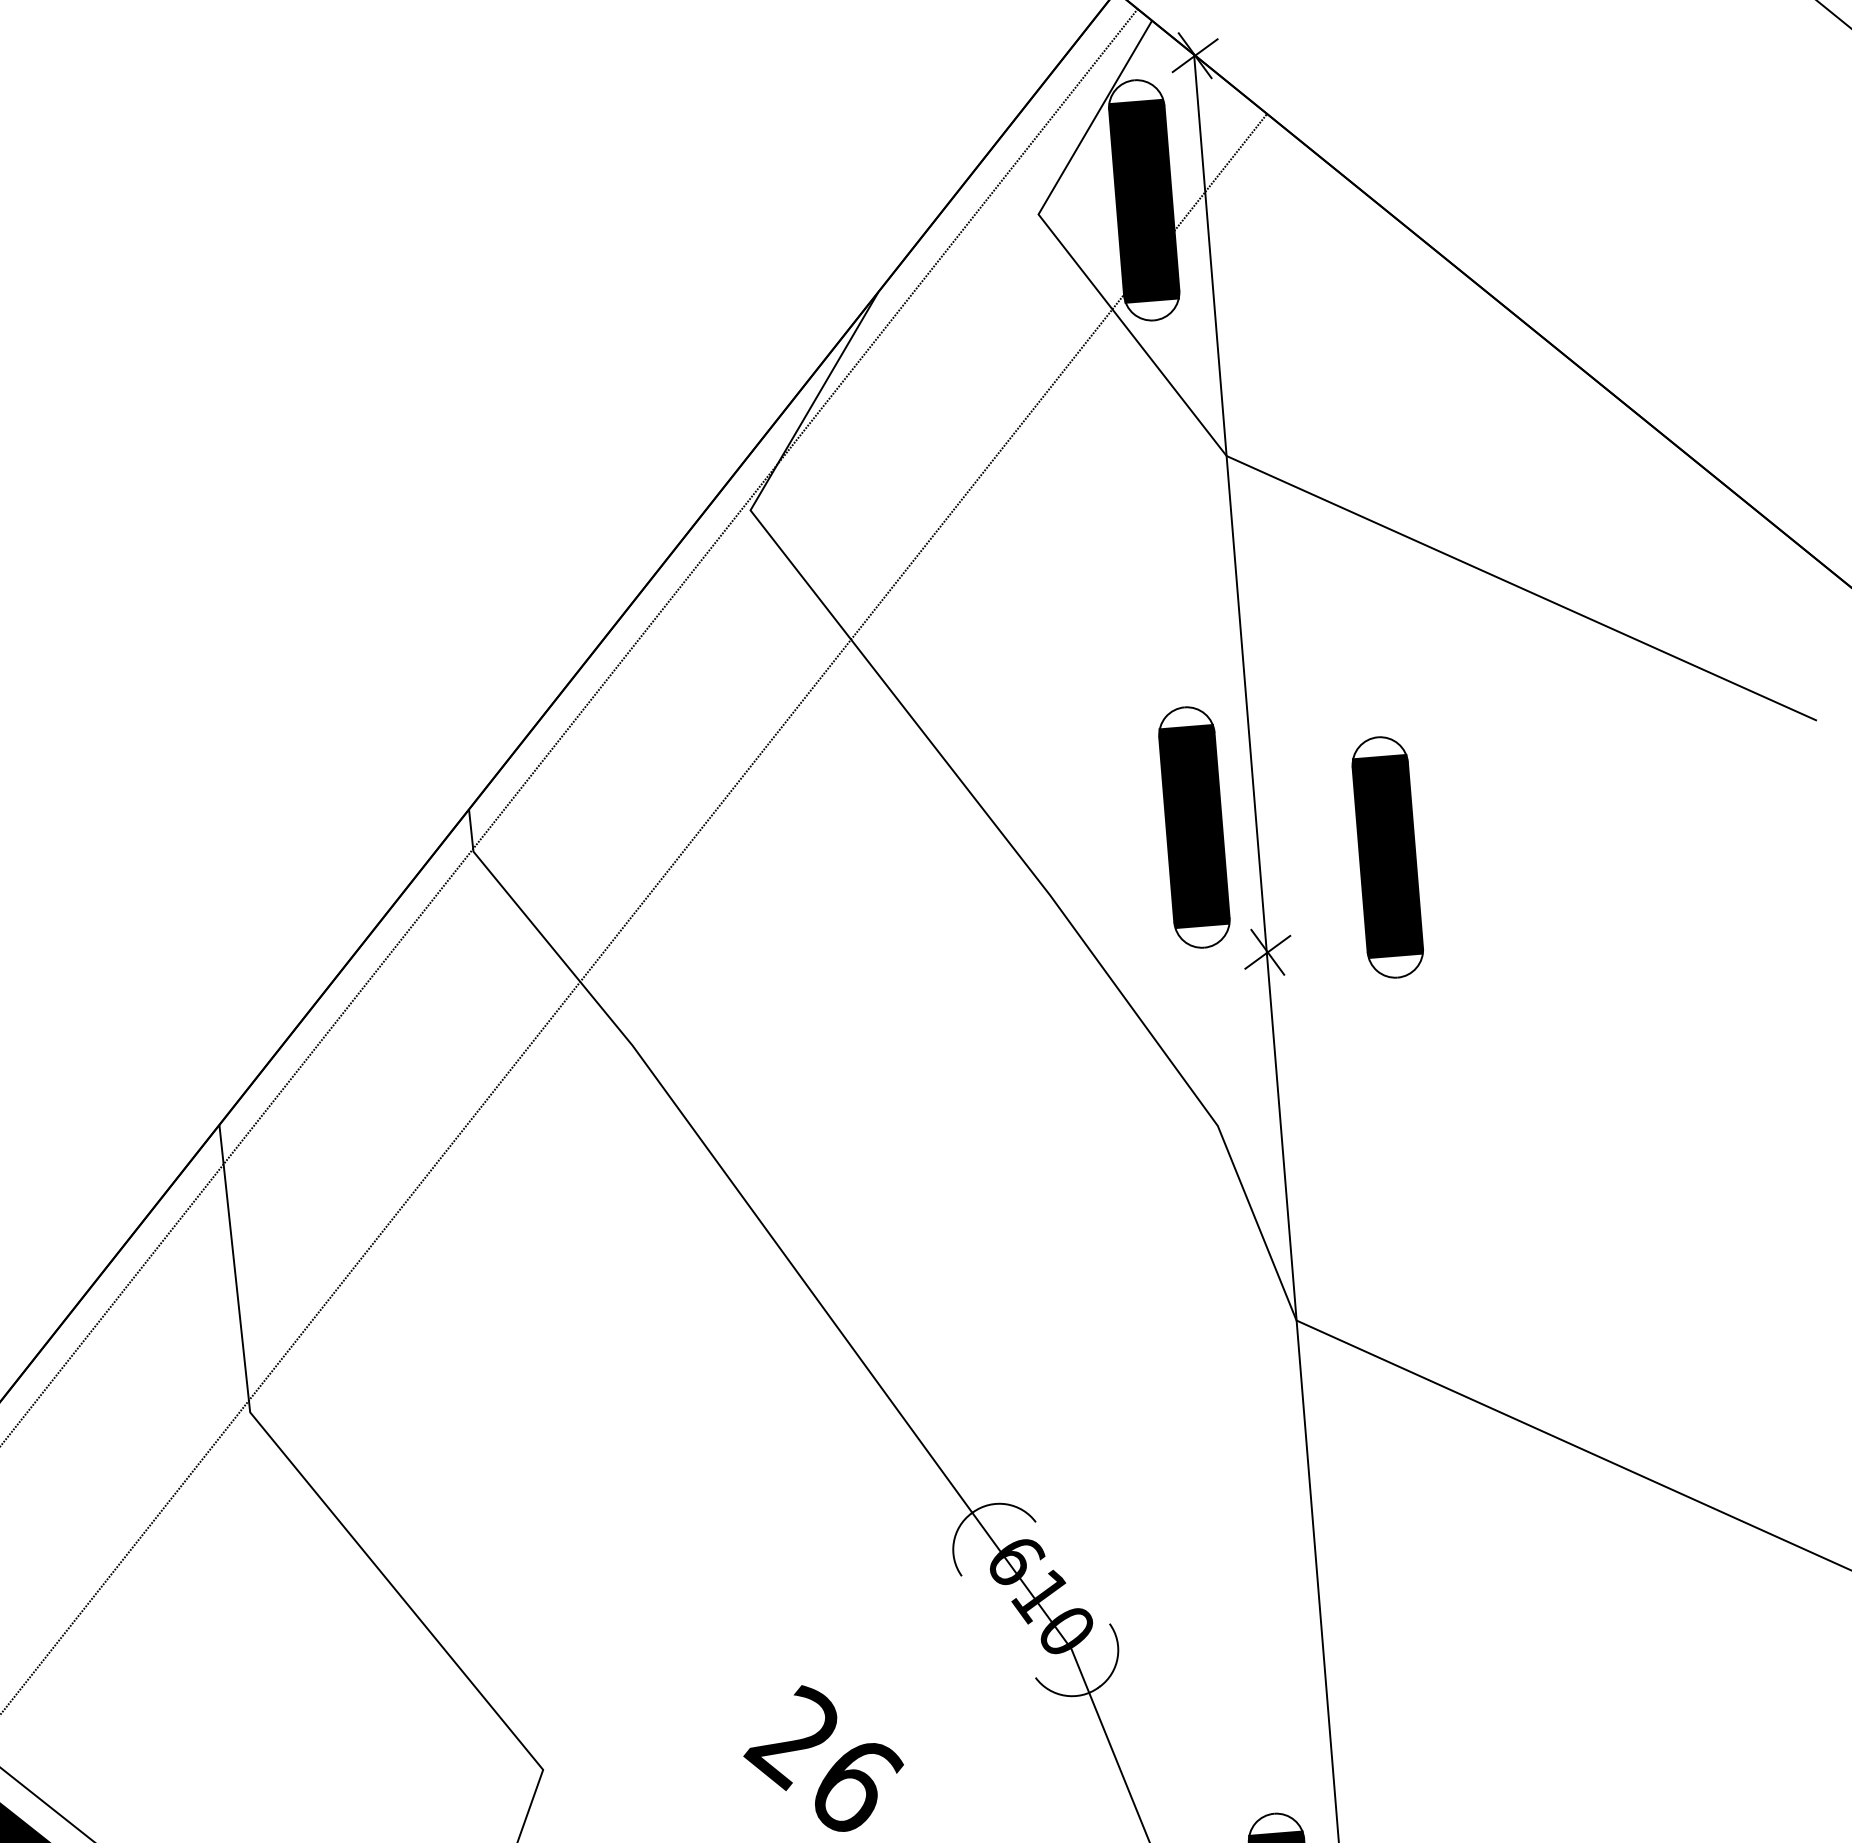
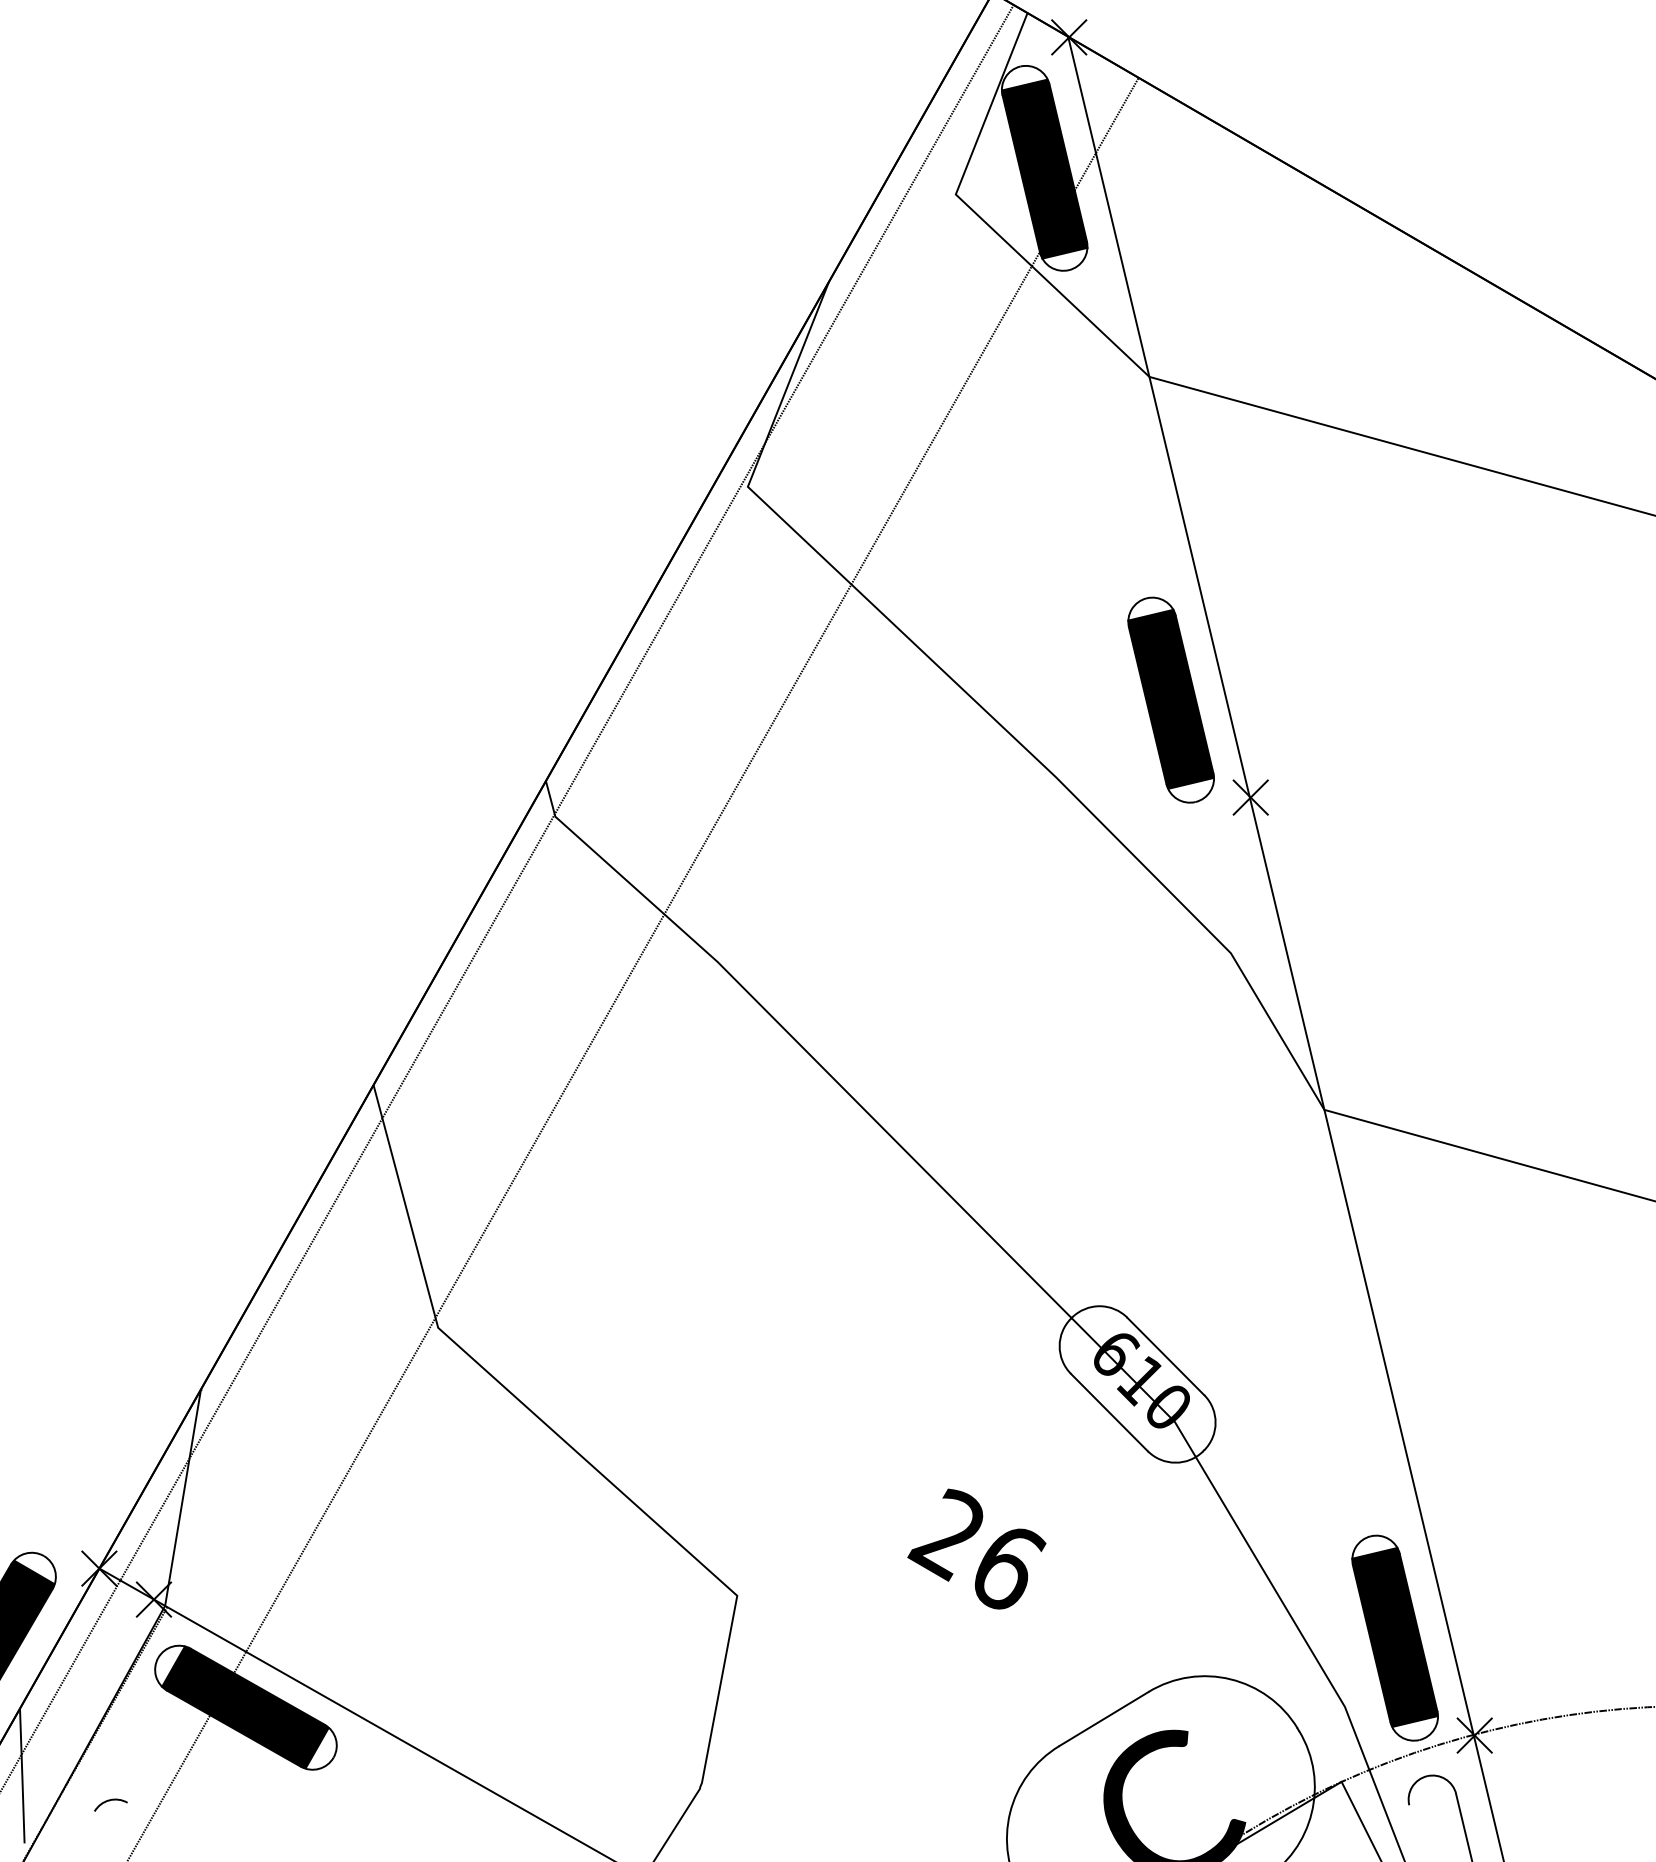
part: (1387, 856) -> (1340, 699), removed
line: (1072, 1573) -> (1165, 1356), added
line: (997, 1626) -> (1108, 1412), added

